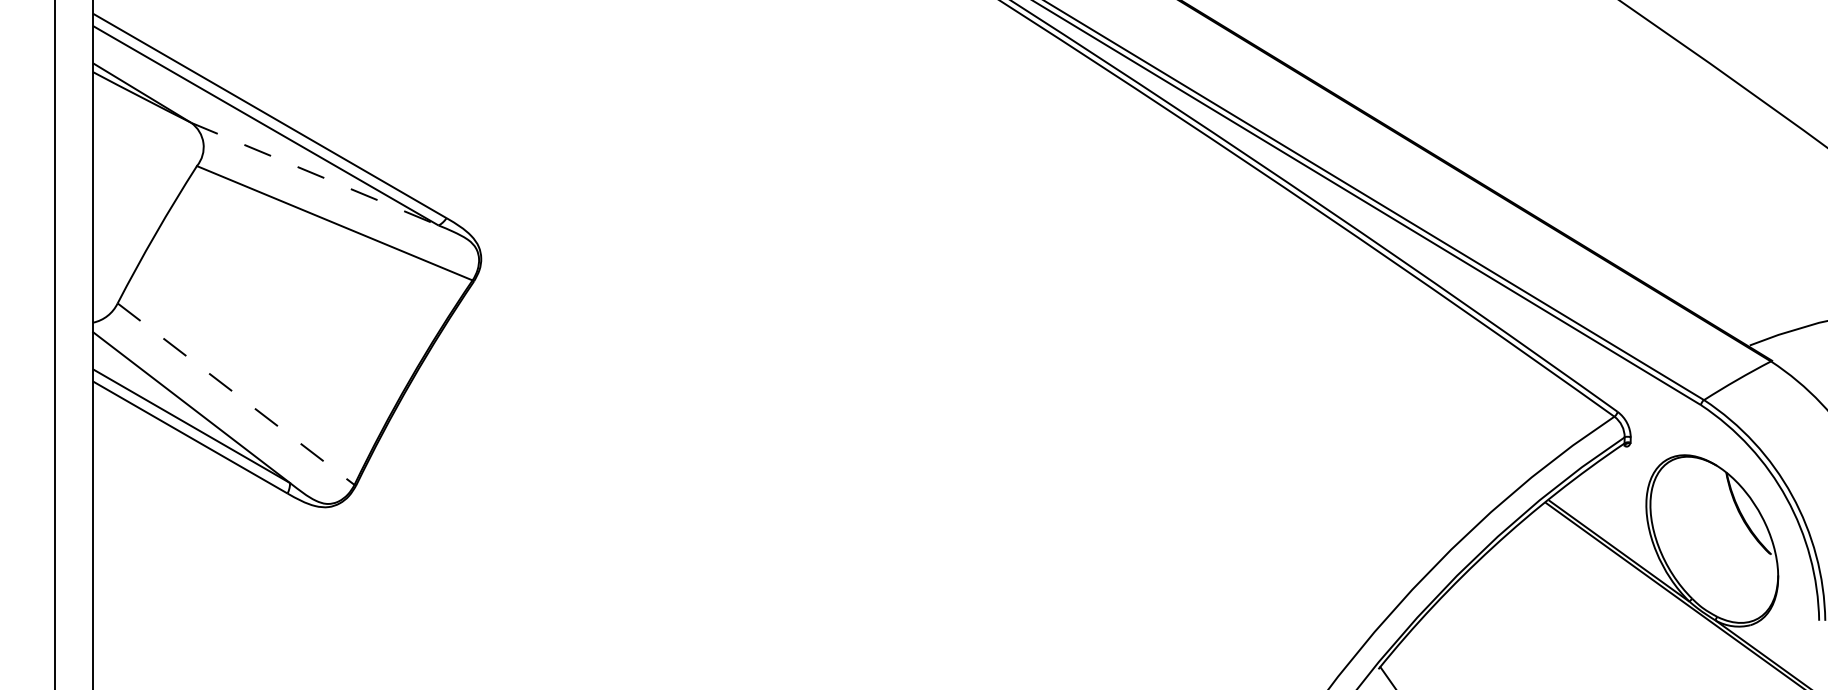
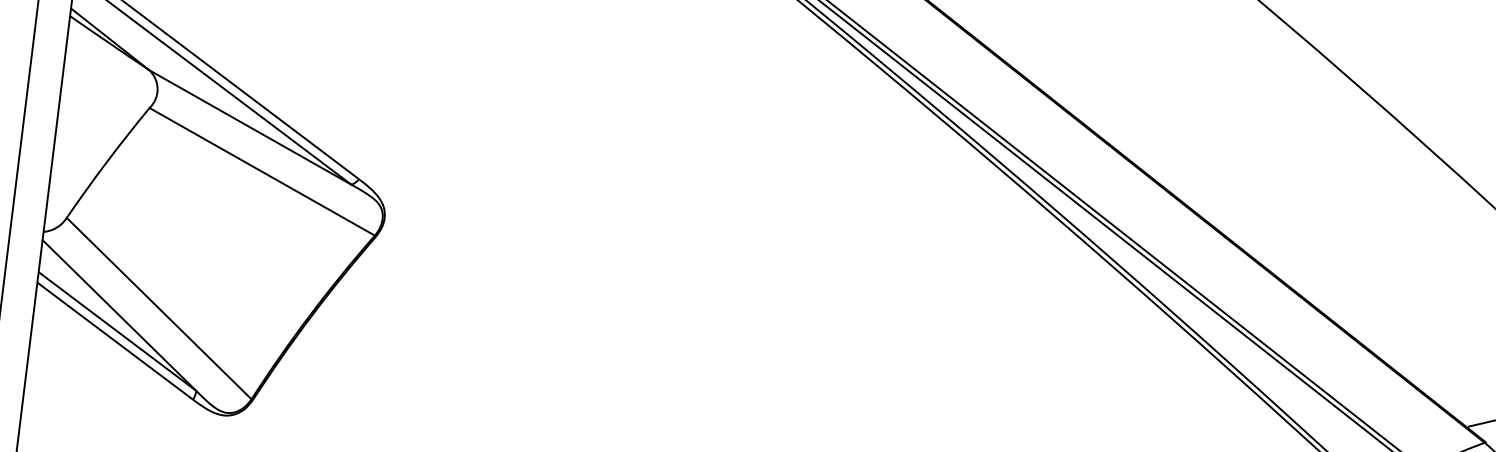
line: (314, 174) -> (249, 127), dashed -> solid
line: (236, 394) -> (159, 308), dashed -> solid

